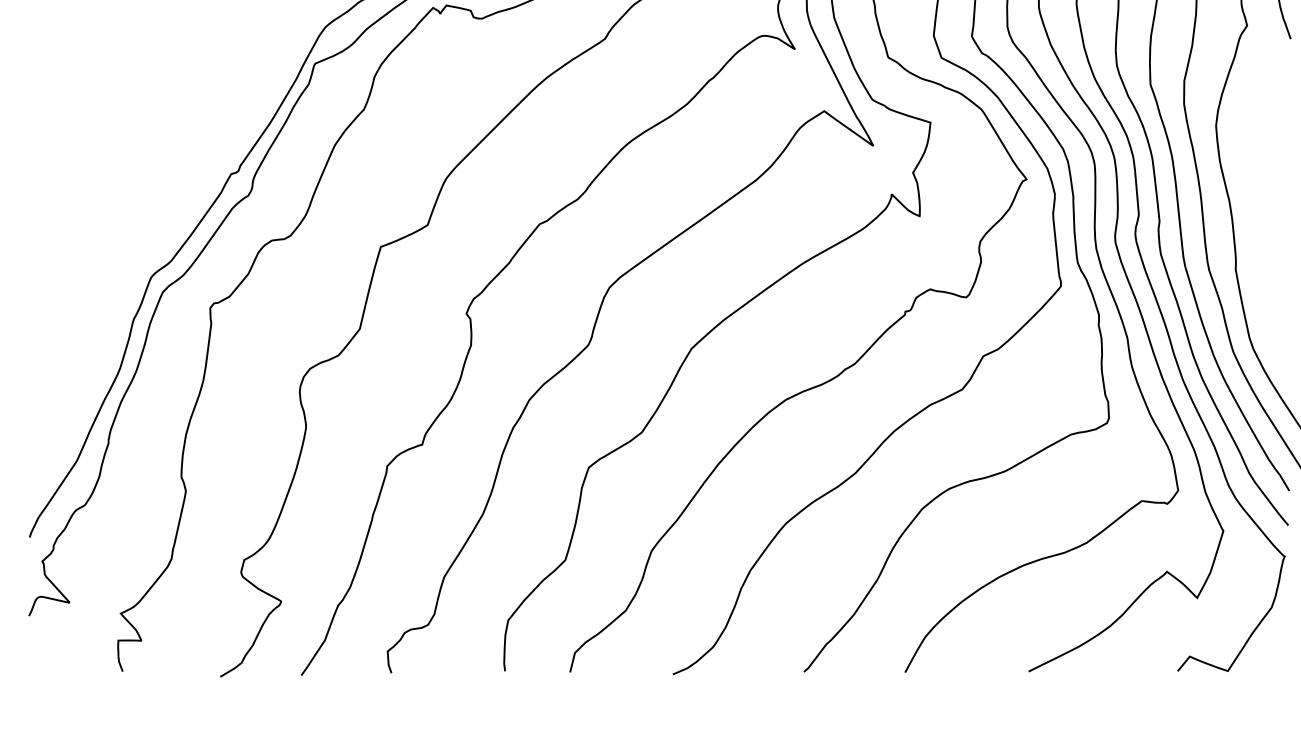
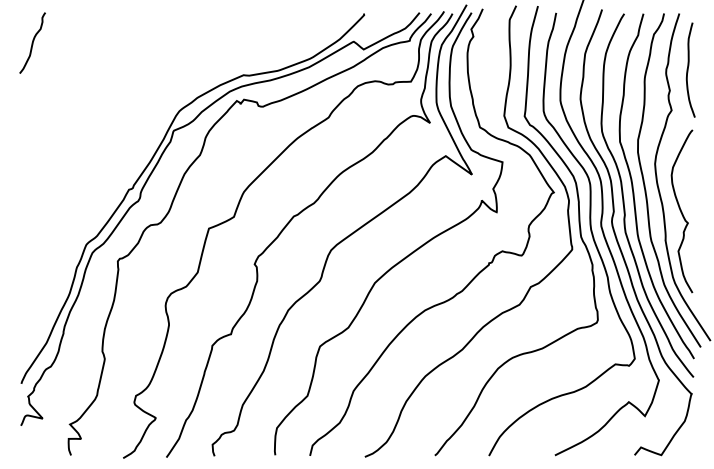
curve: (1265, 214) -> (681, 211), added

